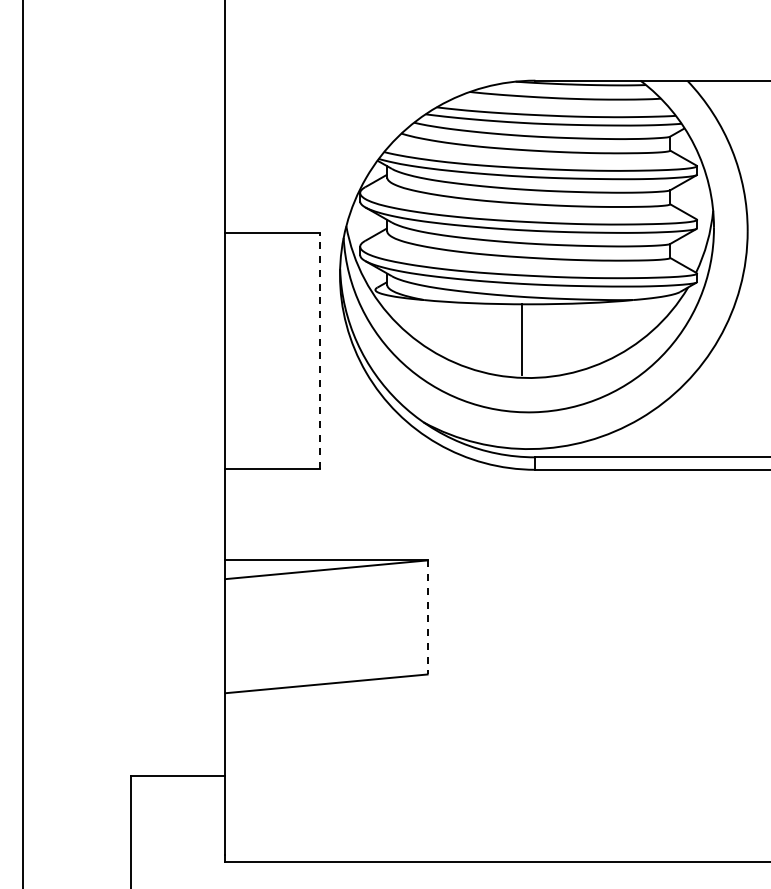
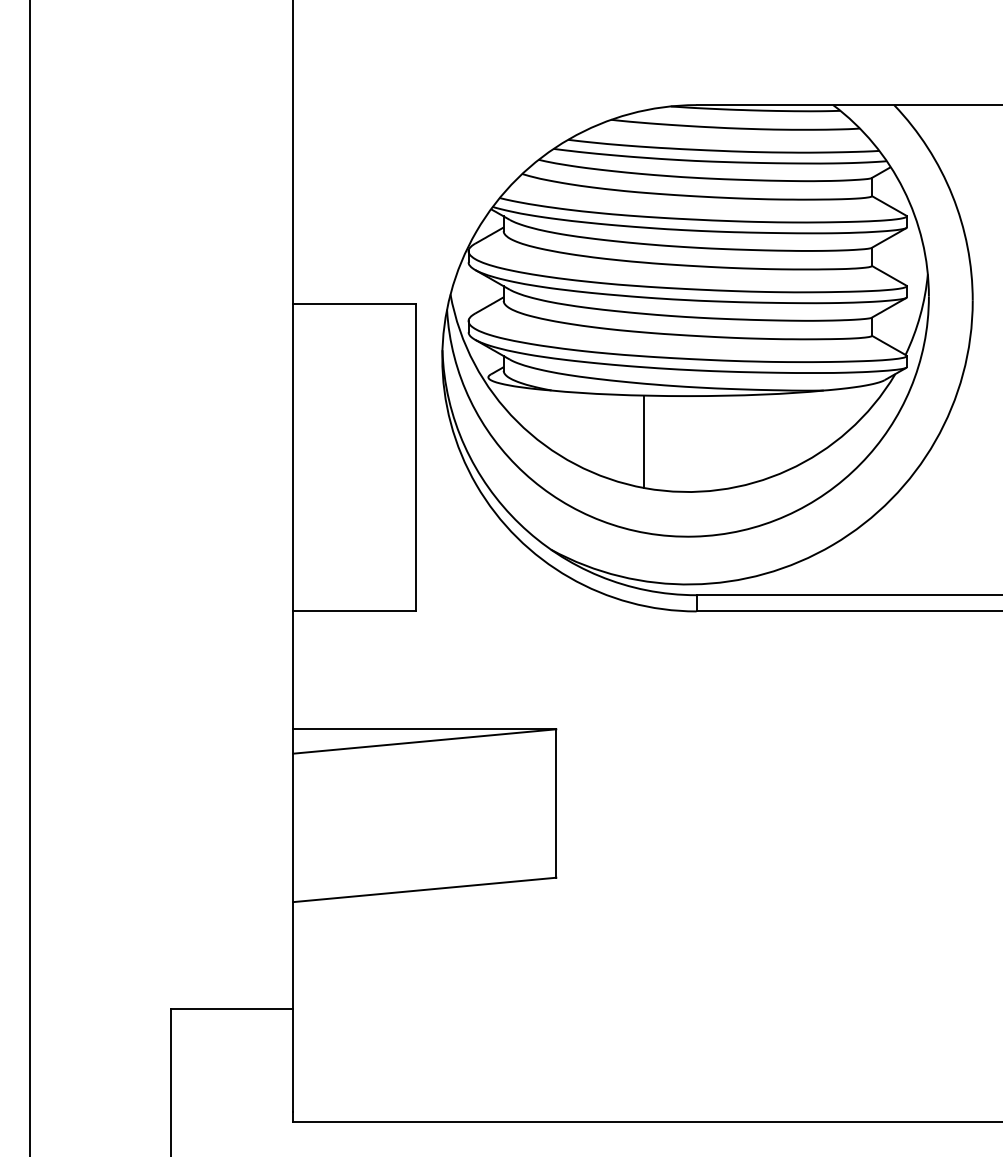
line: (522, 338) -> (644, 440), moved
line: (319, 351) -> (415, 457), dashed -> solid
line: (427, 617) -> (556, 803), dashed -> solid

